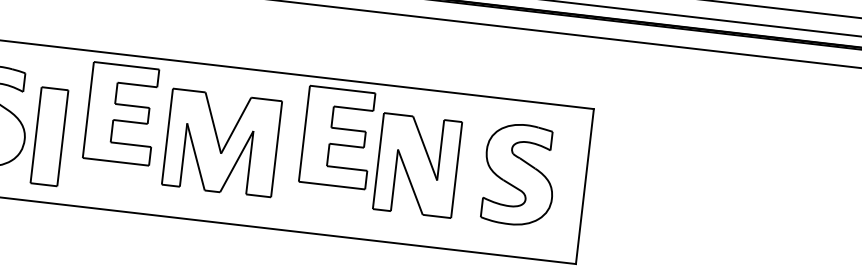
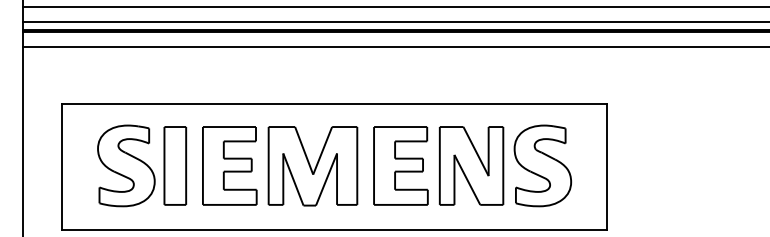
part: (121, 113) -> (229, 165), moved
part: (49, 136) -> (175, 165), moved
part: (337, 136) -> (400, 165), moved
part: (518, 174) -> (542, 165), moved

